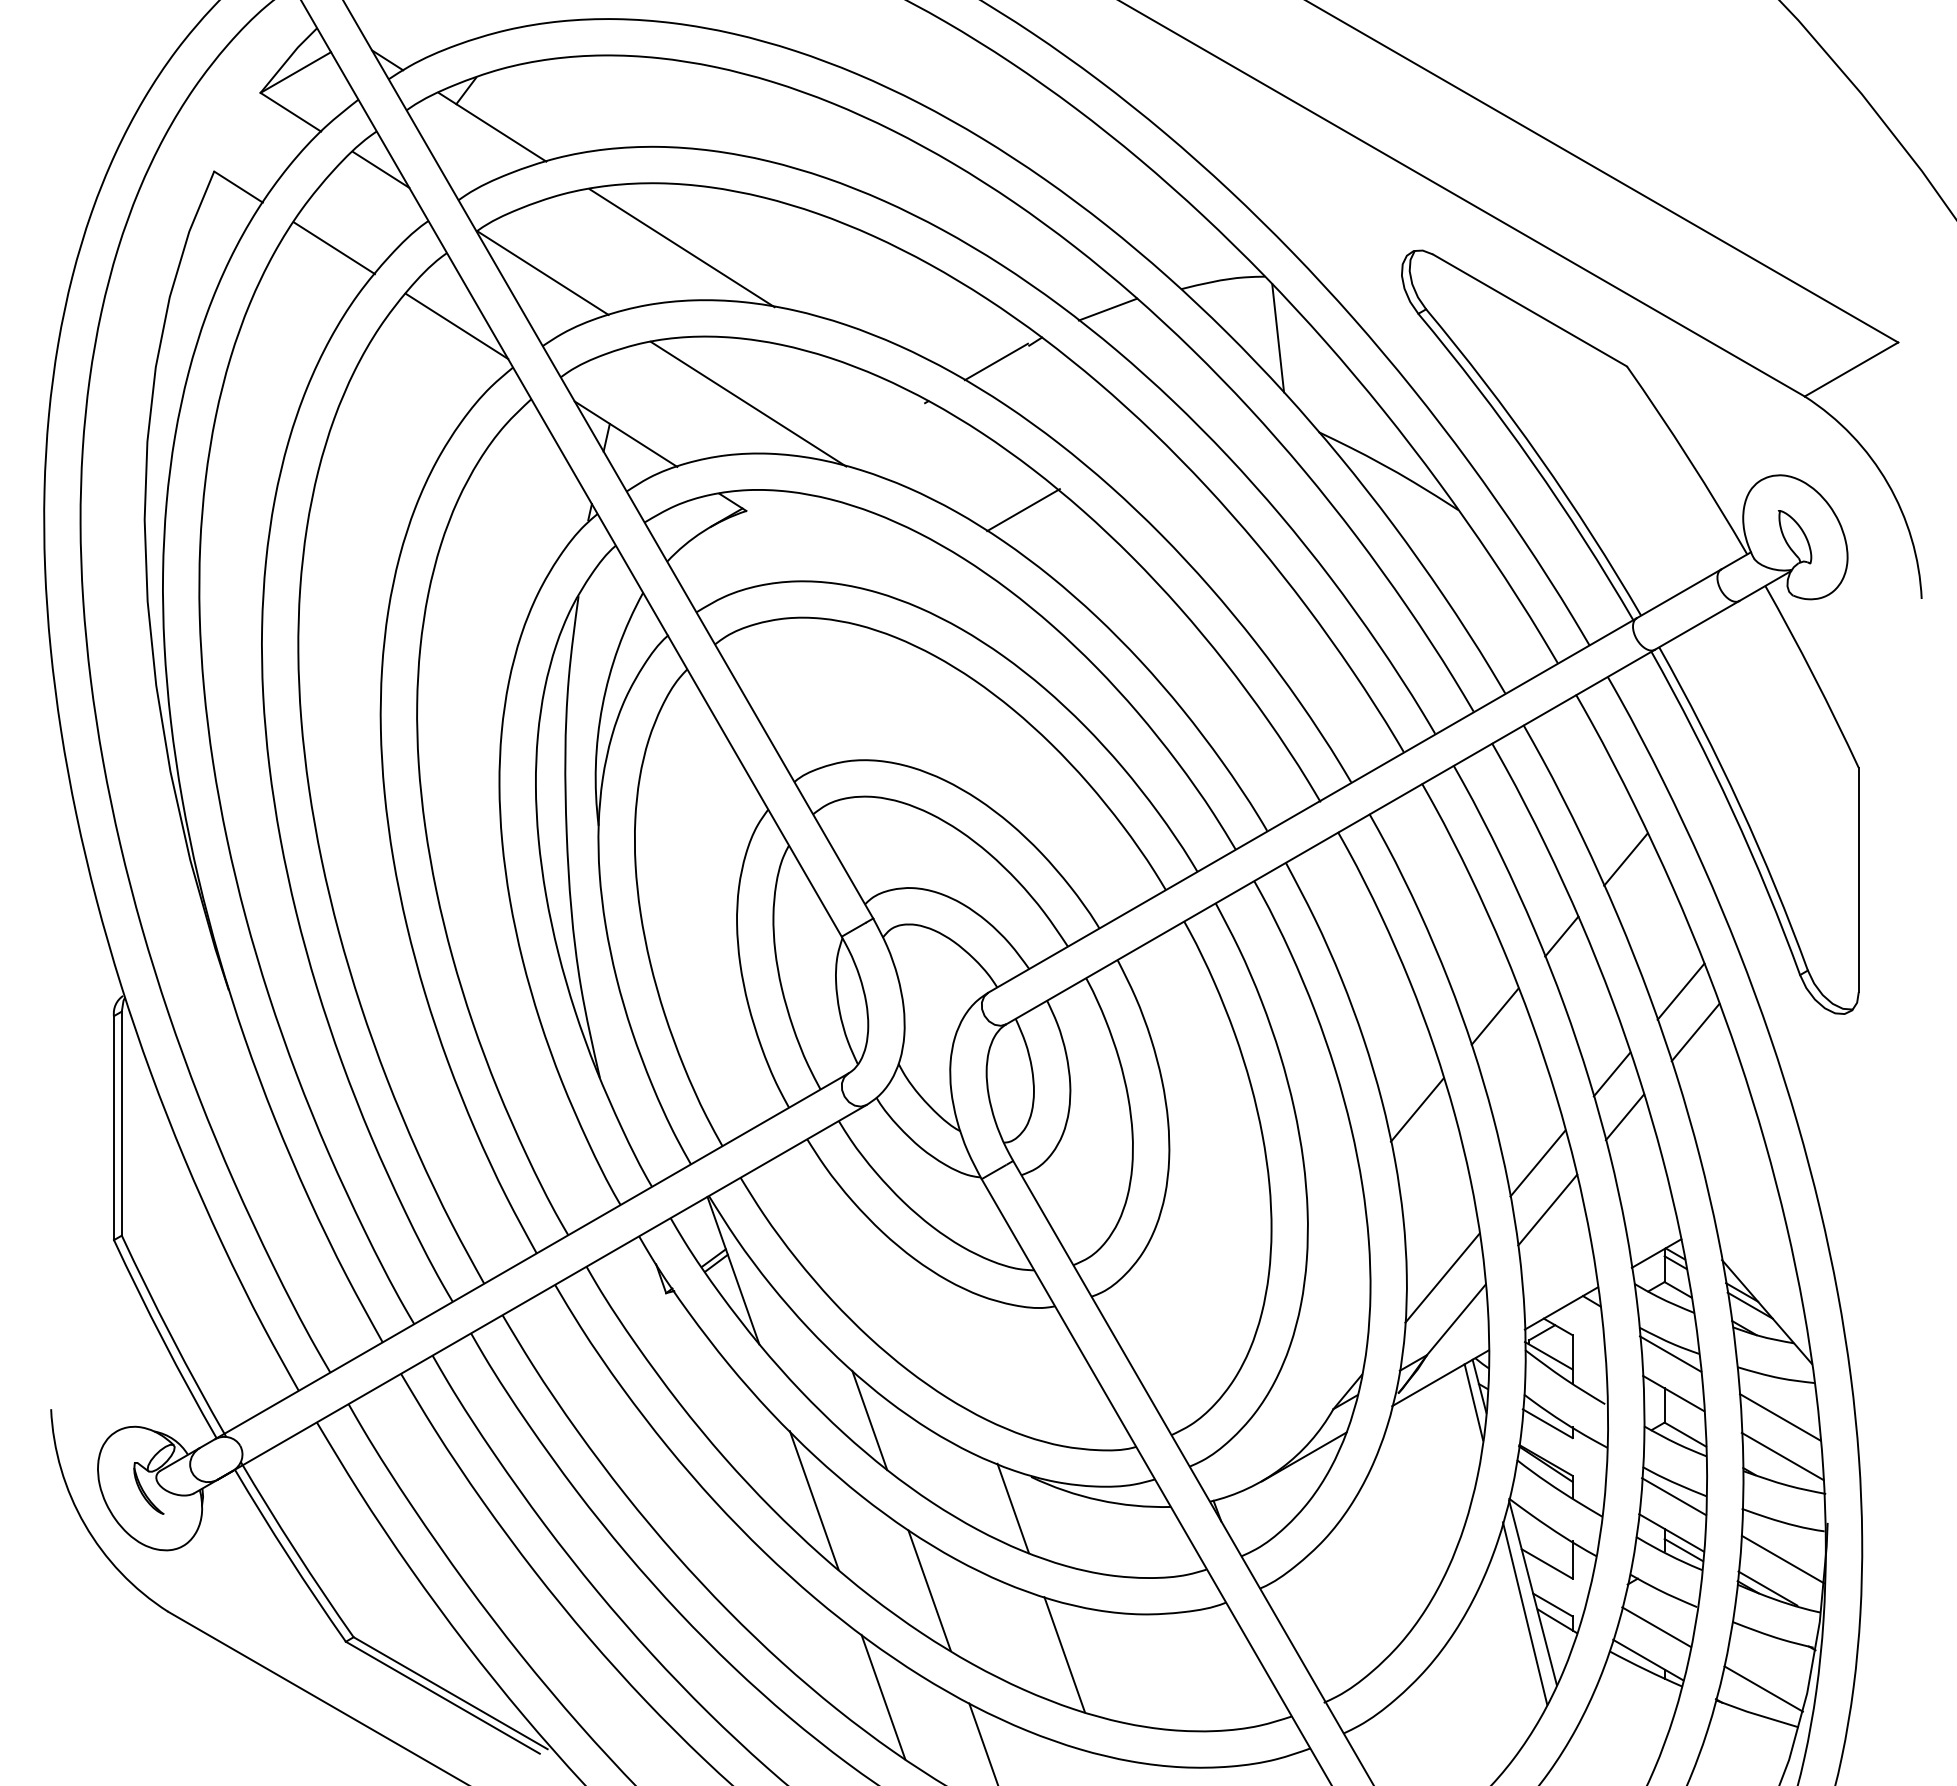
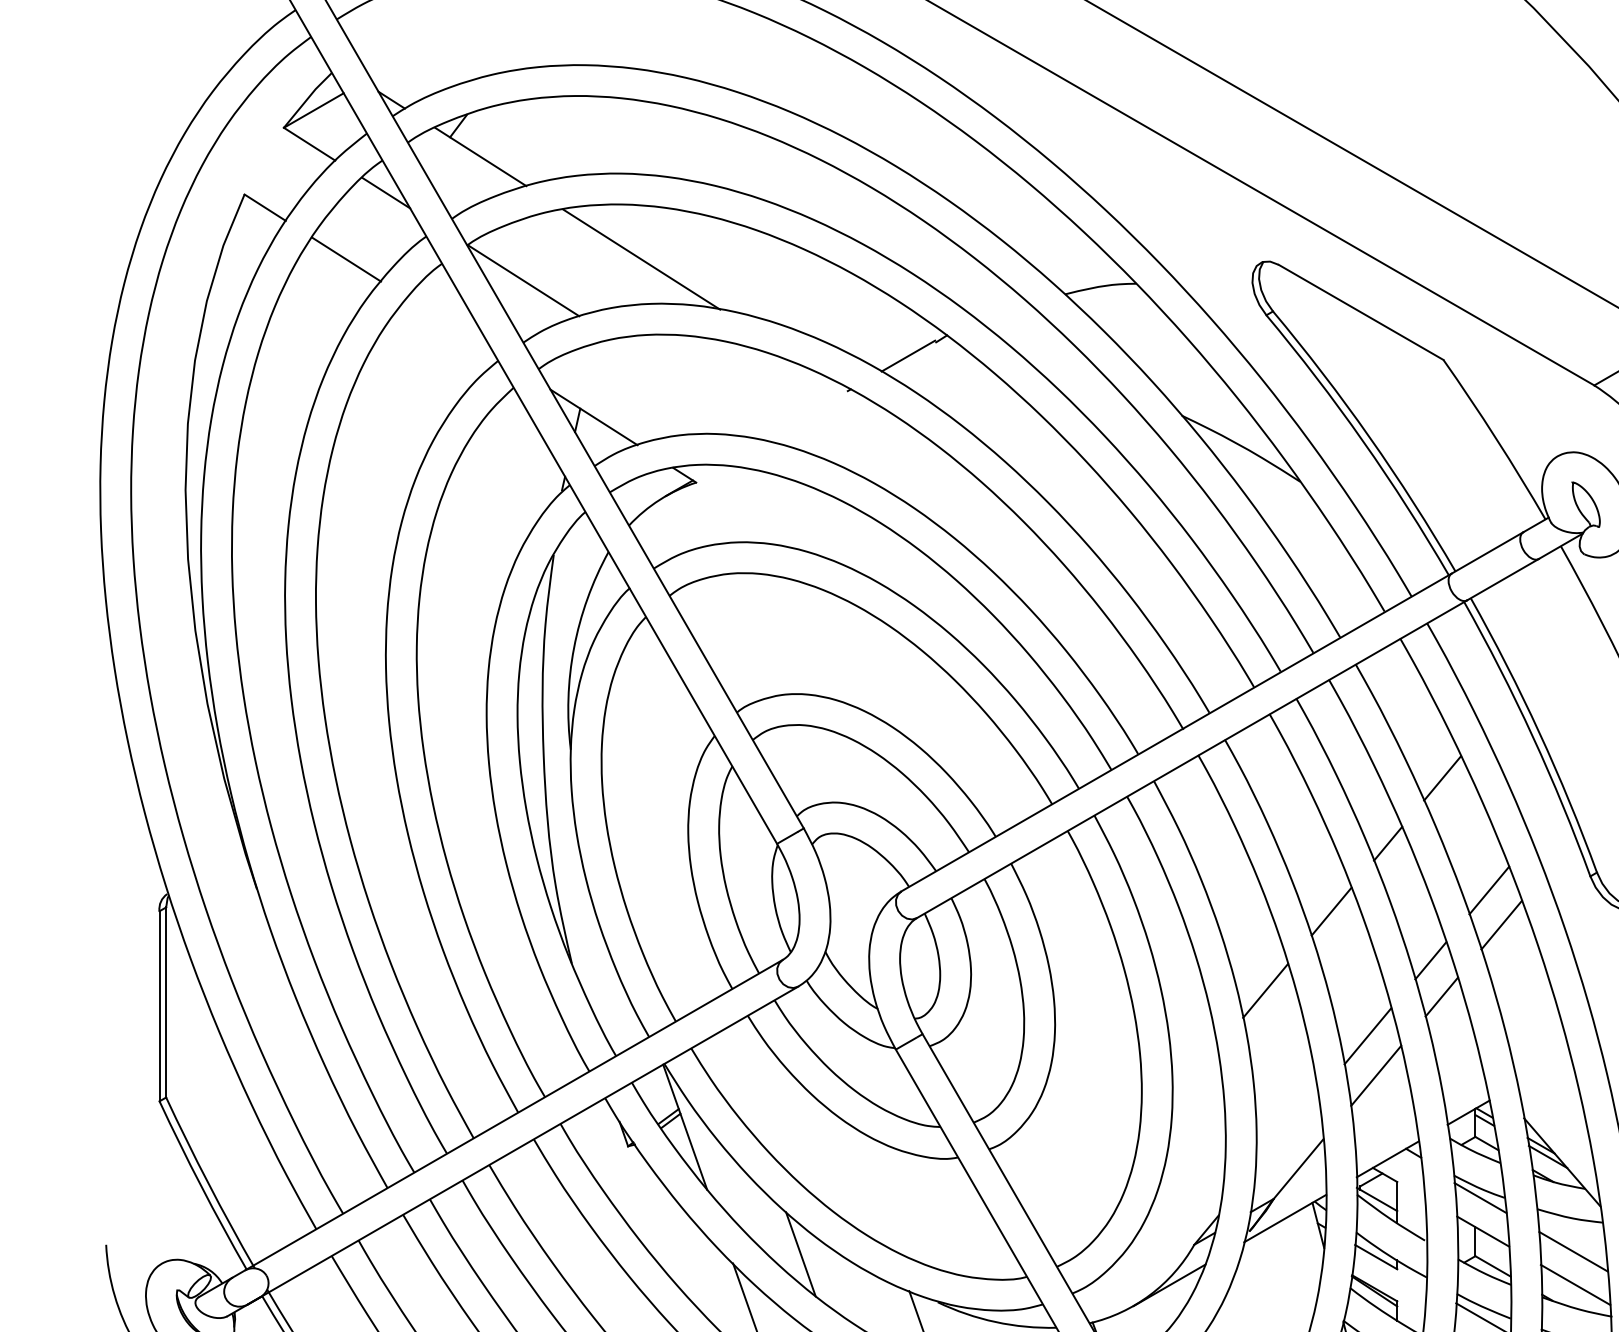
line: (1107, 309) -> (1002, 311), removed
line: (456, 326) -> (450, 326), removed
line: (1278, 338) -> (1147, 336), removed
line: (748, 403) -> (697, 391), removed
line: (1023, 510) -> (931, 482), removed
line: (1442, 1277) -> (1286, 1133), removed
line: (1473, 1402) -> (1313, 1239), removed

